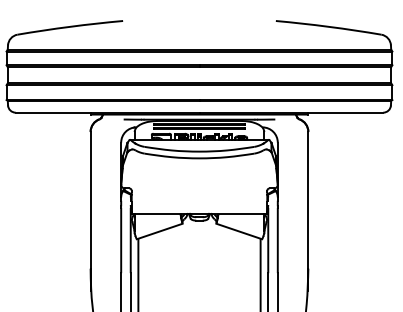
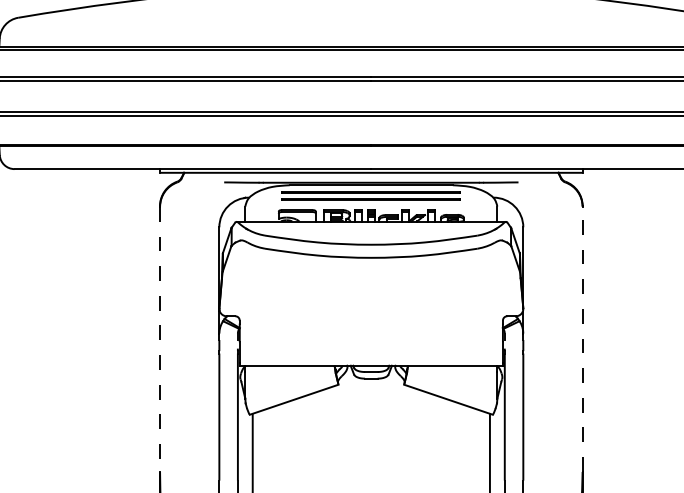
line: (308, 199) -> (582, 337), solid -> dashed
line: (90, 200) -> (159, 339), solid -> dashed

